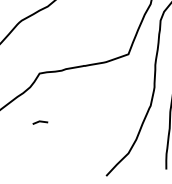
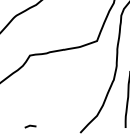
line: (40, 122) -> (30, 126), moved

